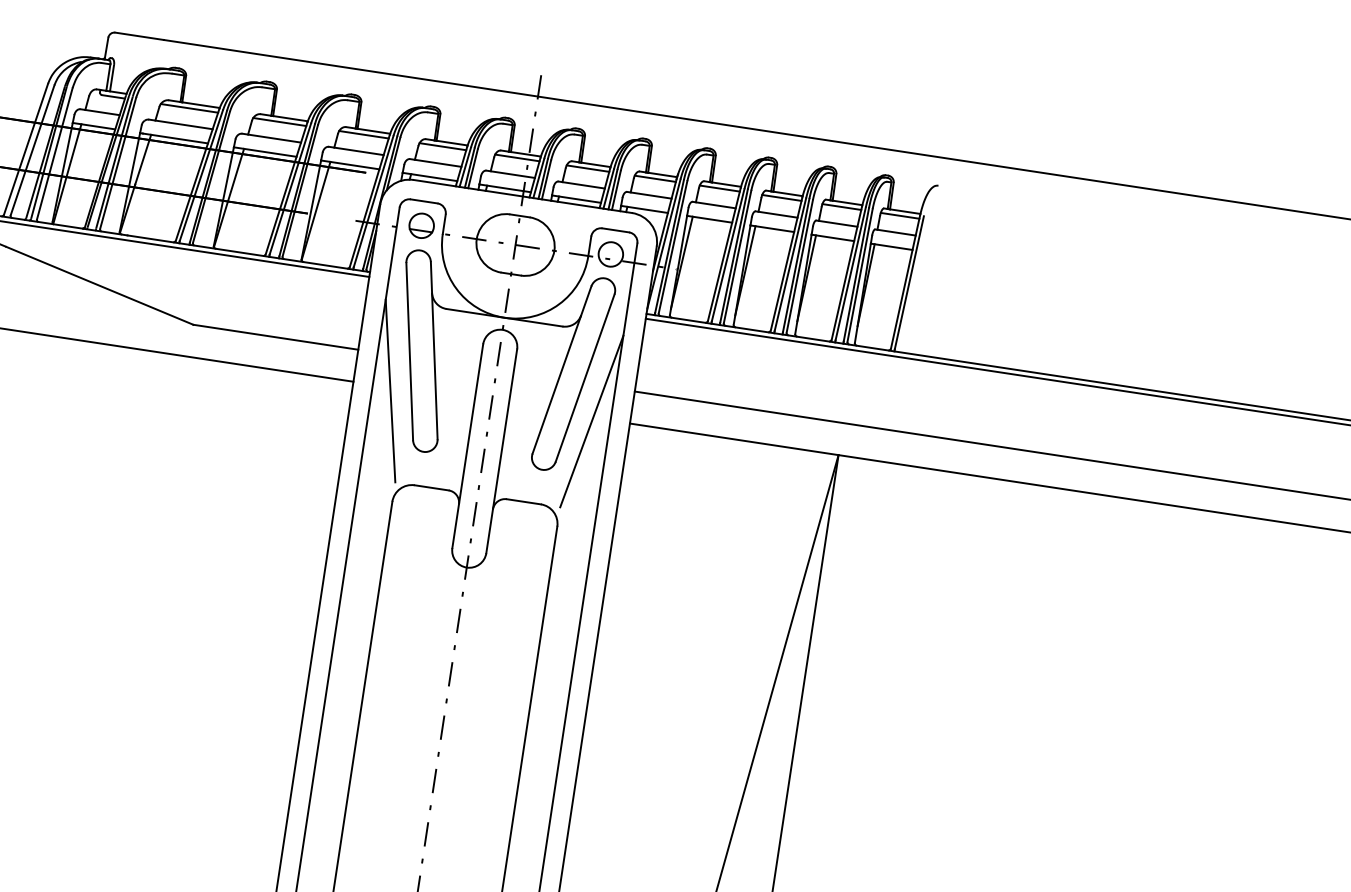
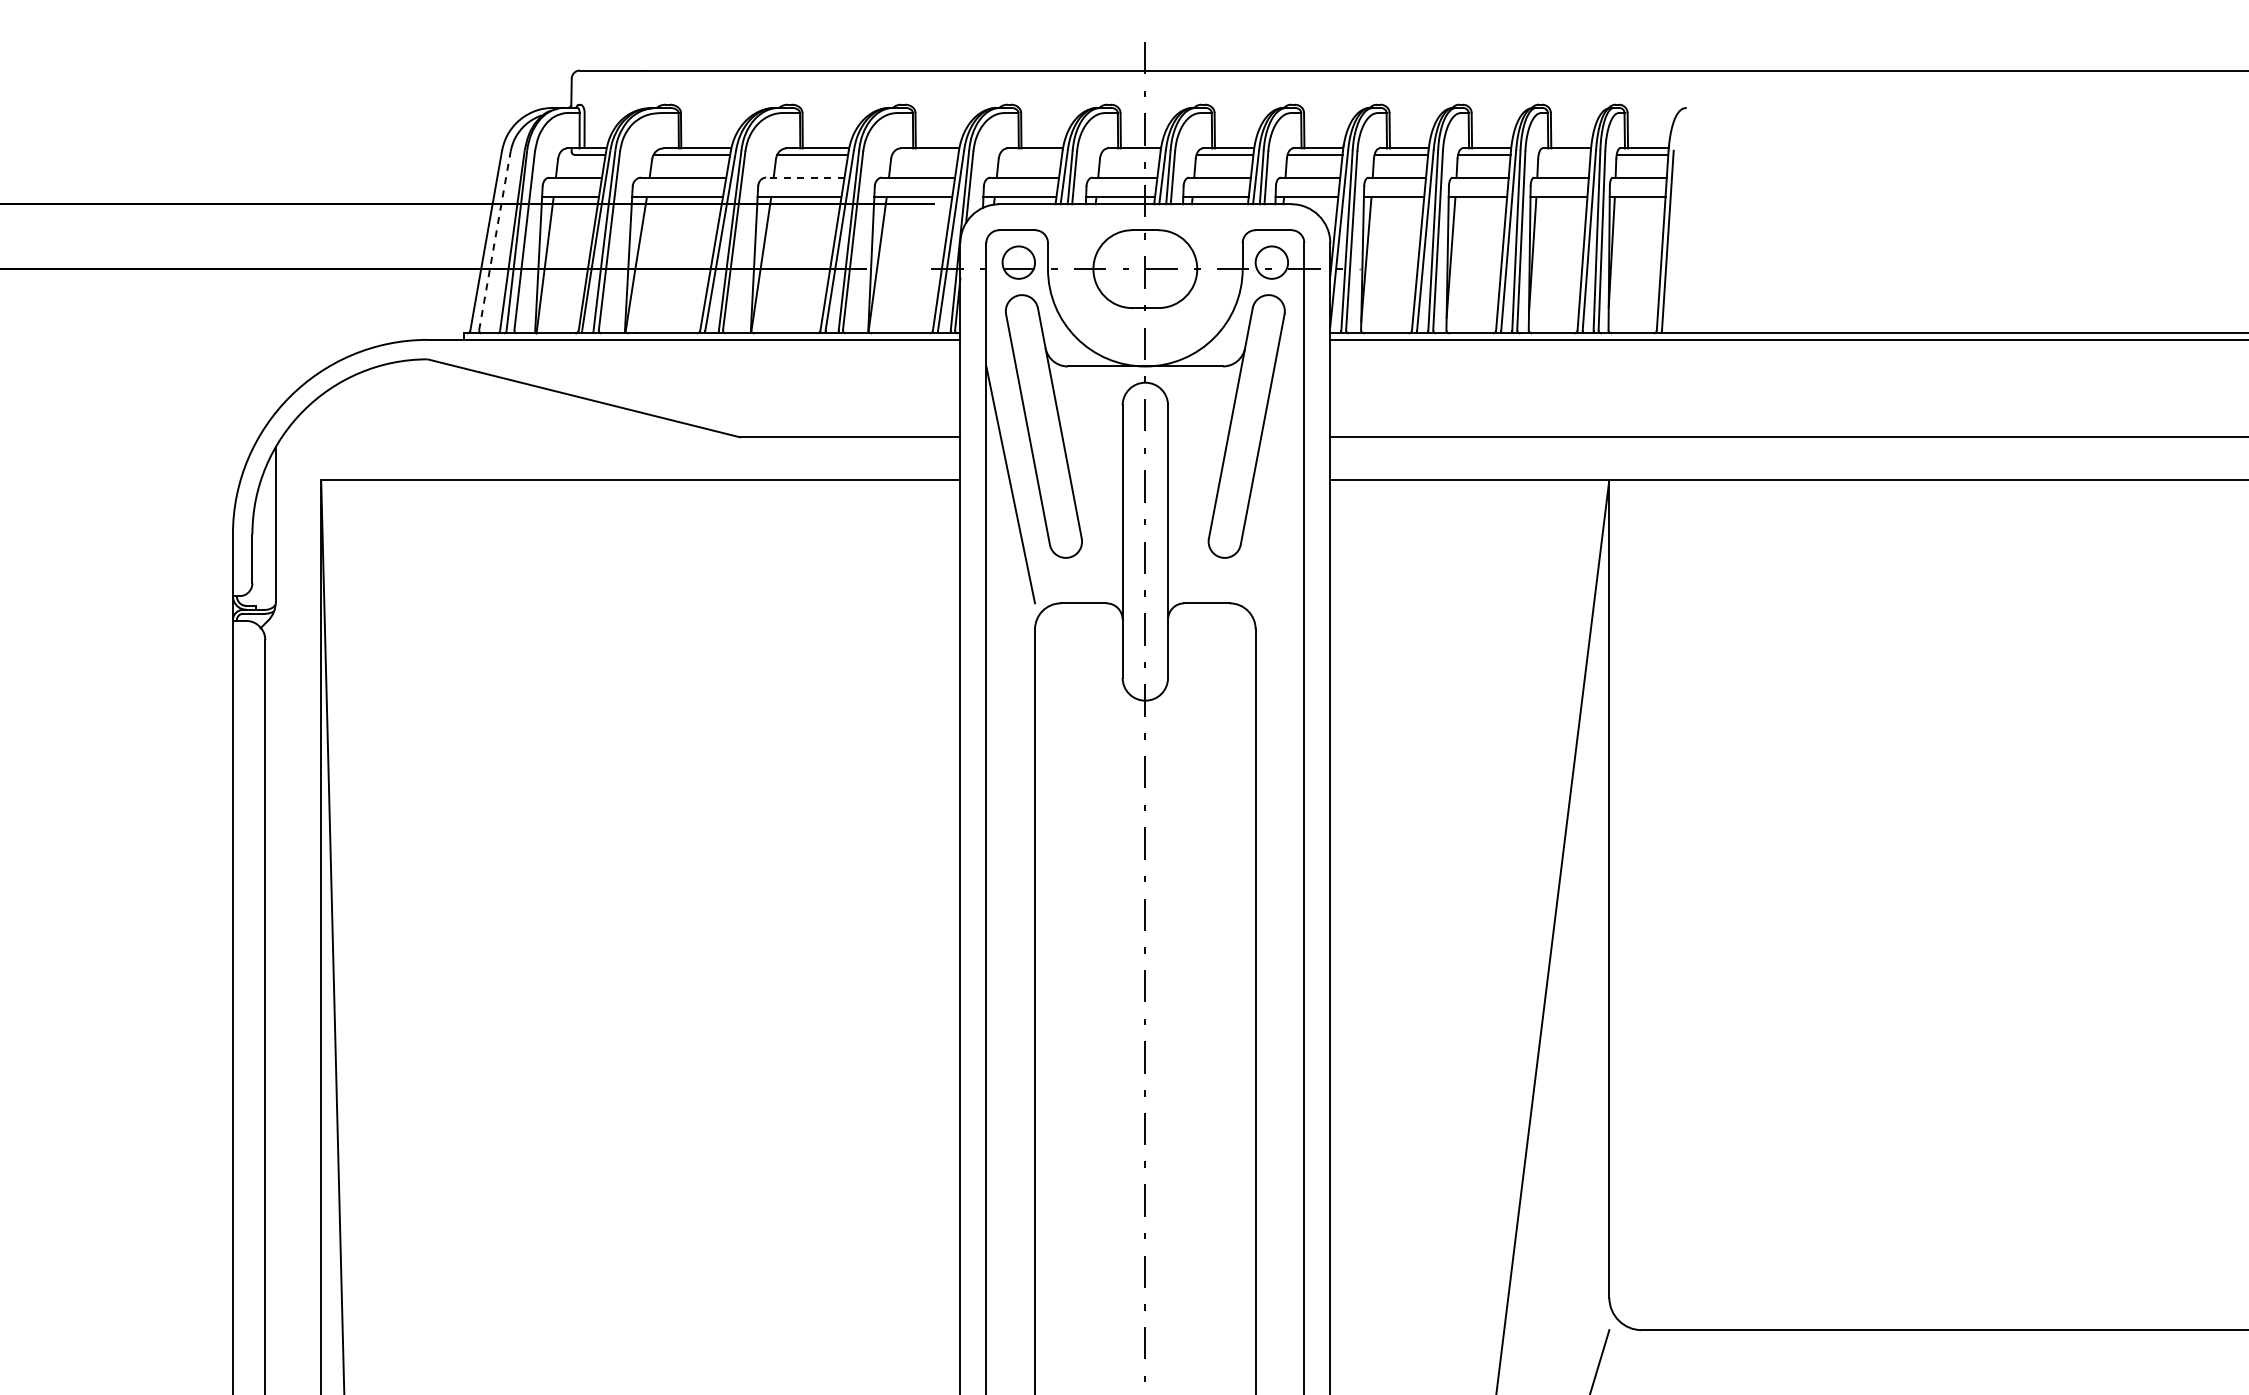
line: (364, 134) -> (925, 154), removed
line: (271, 137) -> (804, 177), solid -> dashed
line: (442, 146) -> (1030, 154), removed
line: (32, 150) -> (494, 240), solid -> dashed
line: (517, 157) -> (1130, 154), removed
line: (841, 206) -> (1564, 154), removed
line: (591, 421) -> (1279, 484), removed

